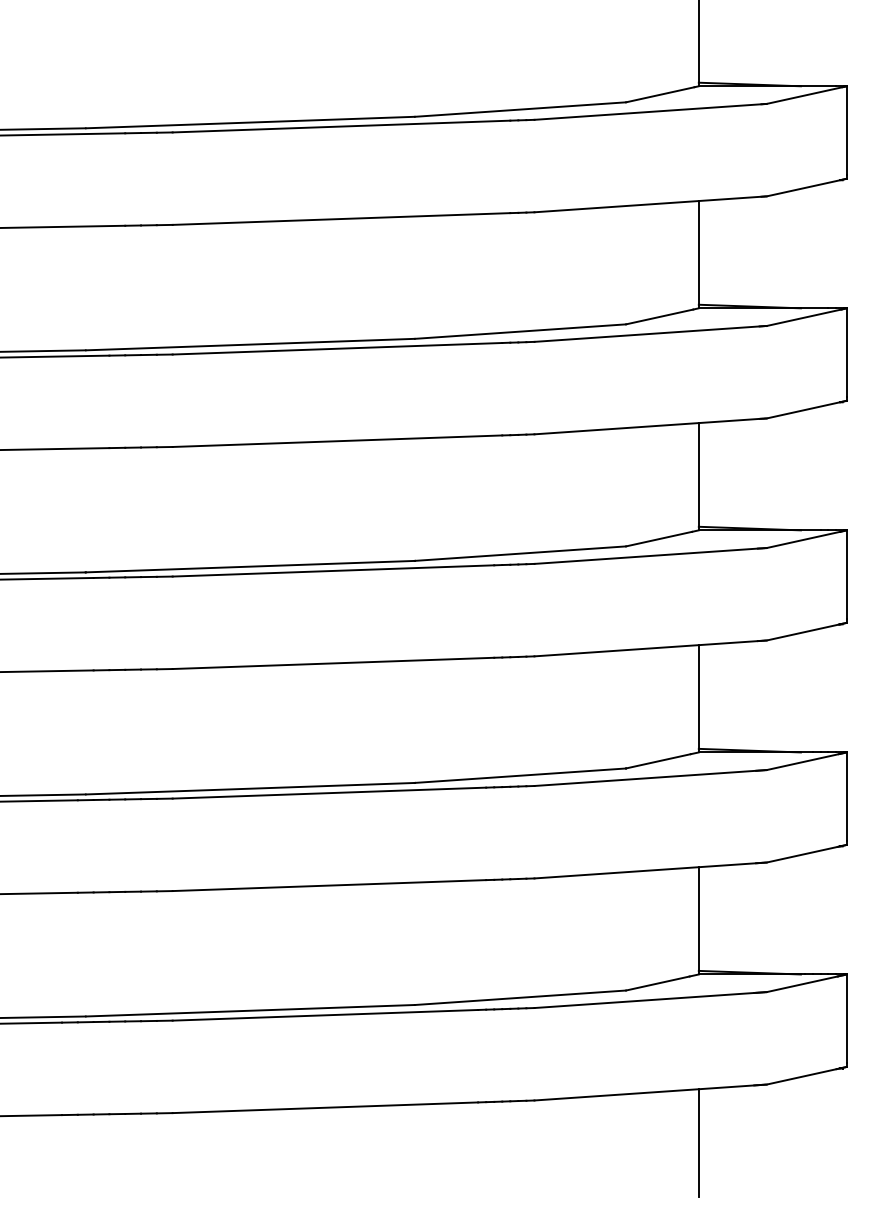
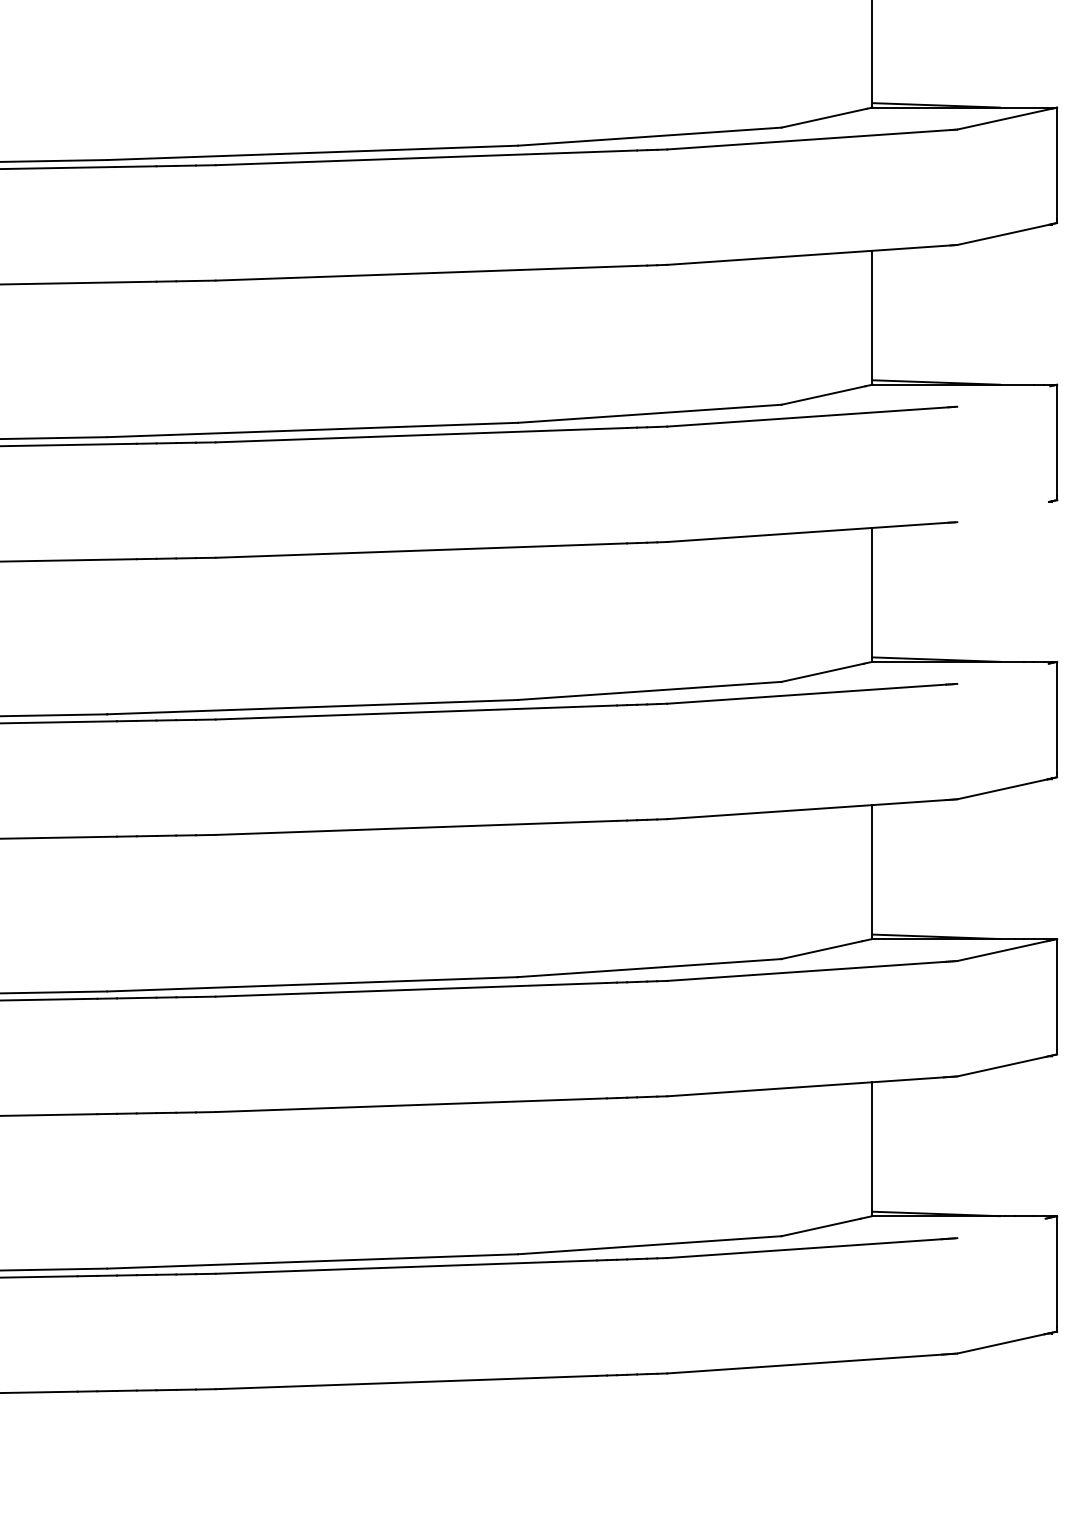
line: (803, 317) -> (1003, 396), removed
line: (803, 409) -> (1002, 511), removed
line: (803, 539) -> (1002, 673), removed
line: (802, 984) -> (1001, 1228), removed
line: (698, 1142) -> (872, 1426), removed

